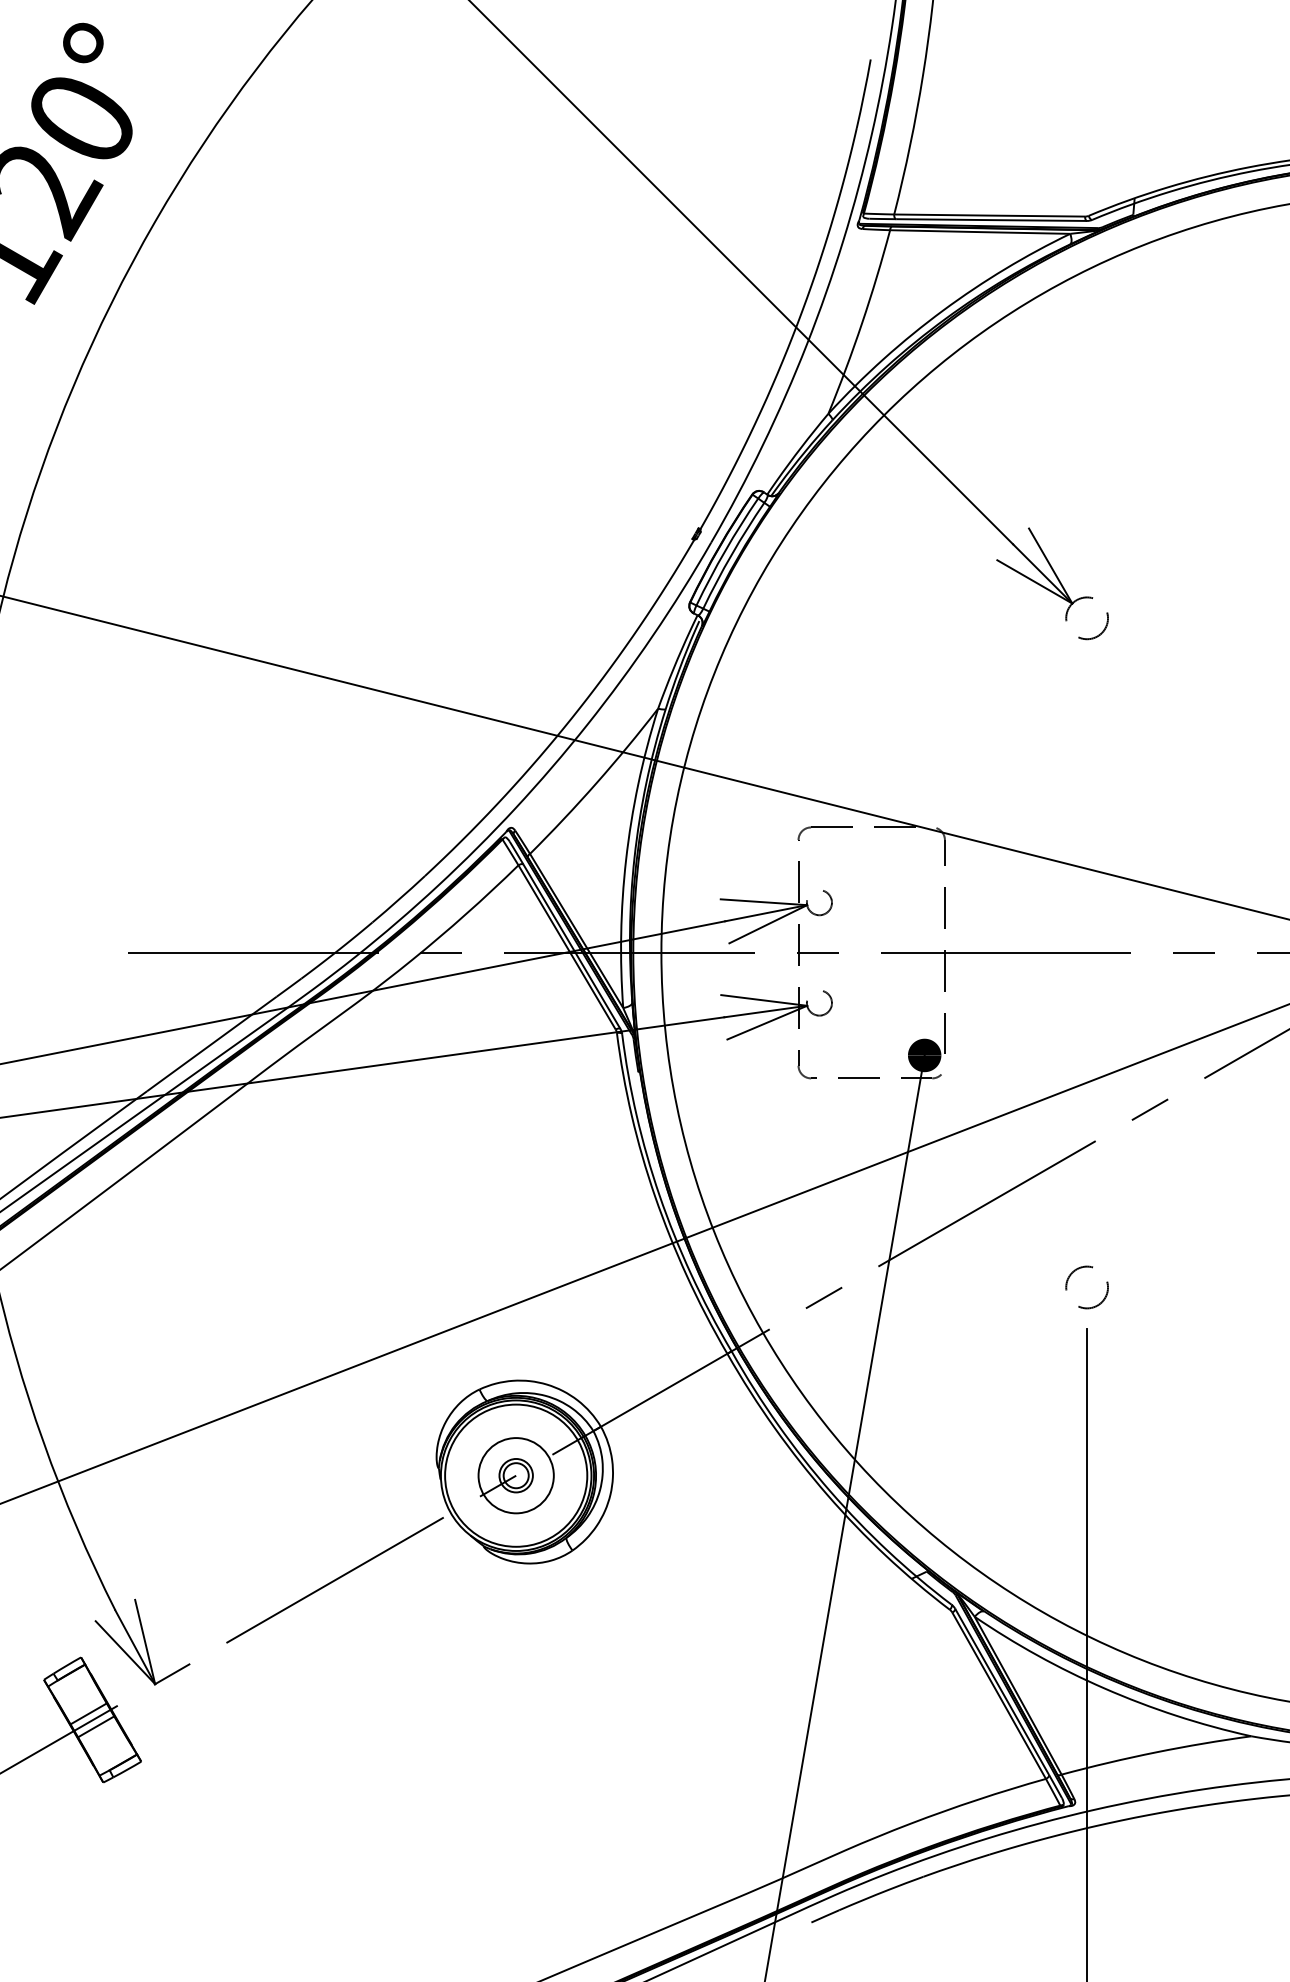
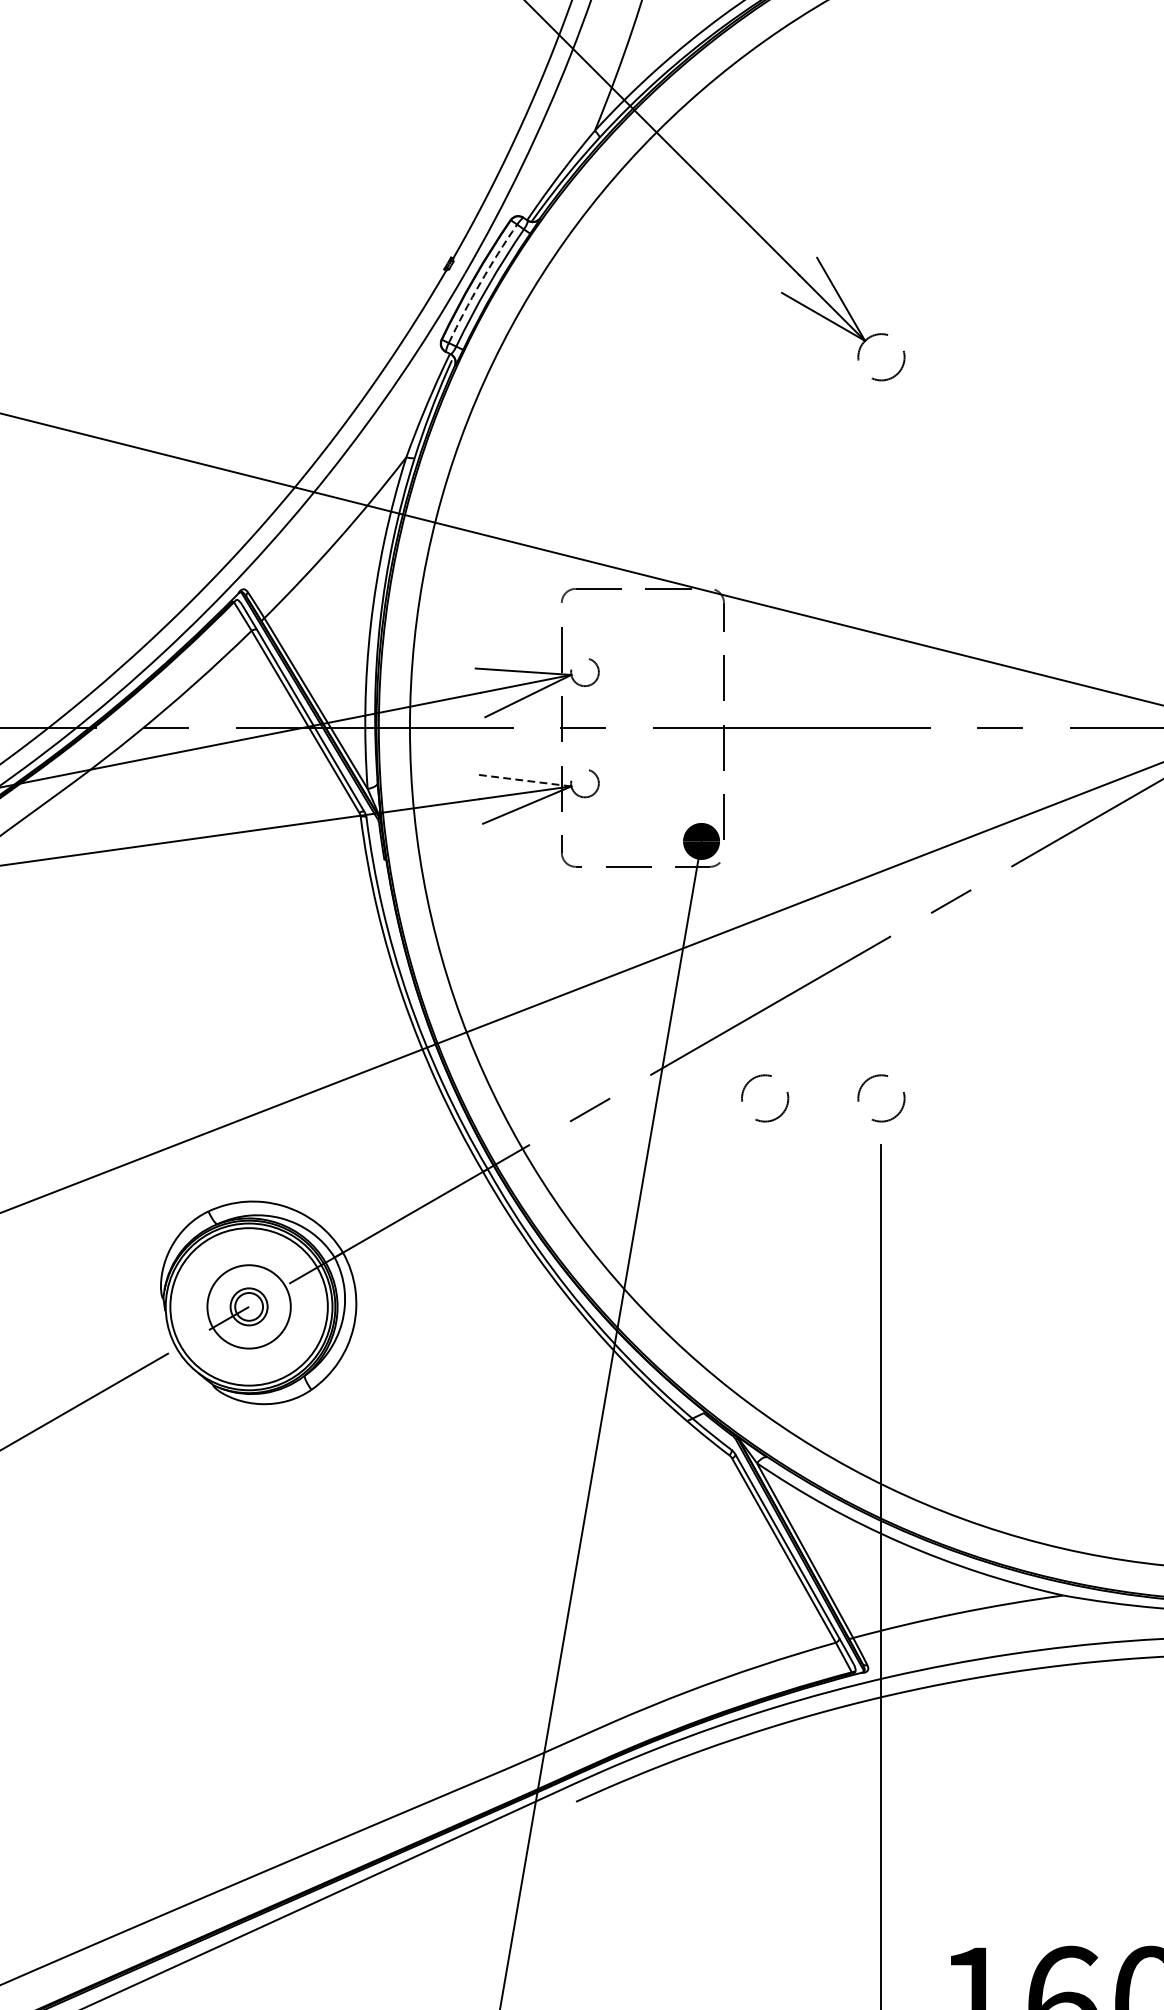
arc: (725, 550) -> (480, 282), solid -> dashed
line: (763, 1000) -> (523, 780), solid -> dashed
circle: (981, 1287) -> (764, 1098), added

